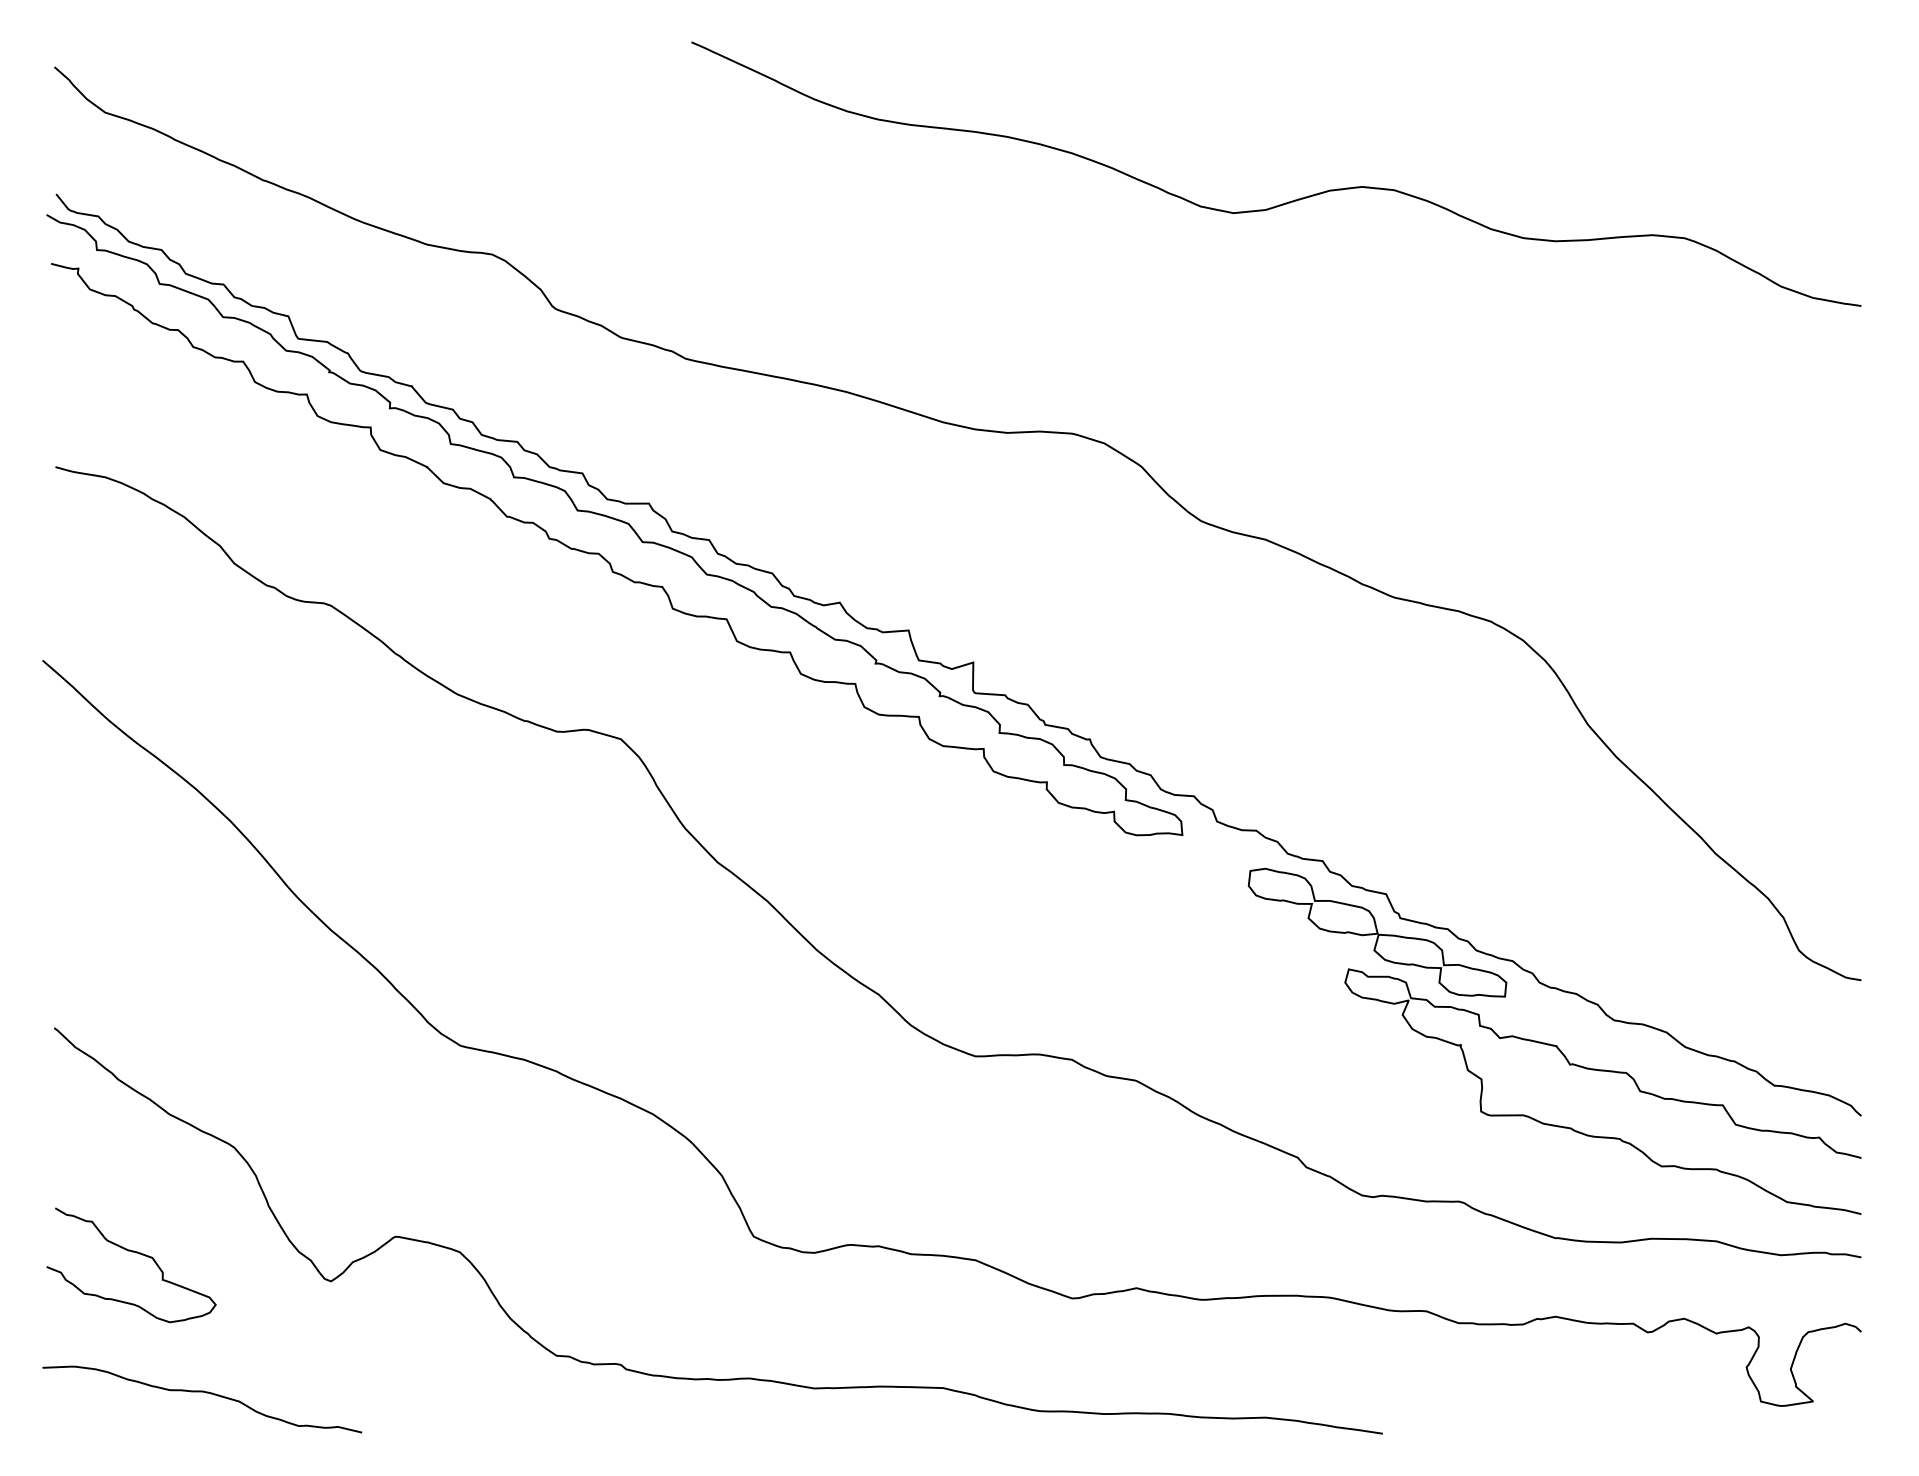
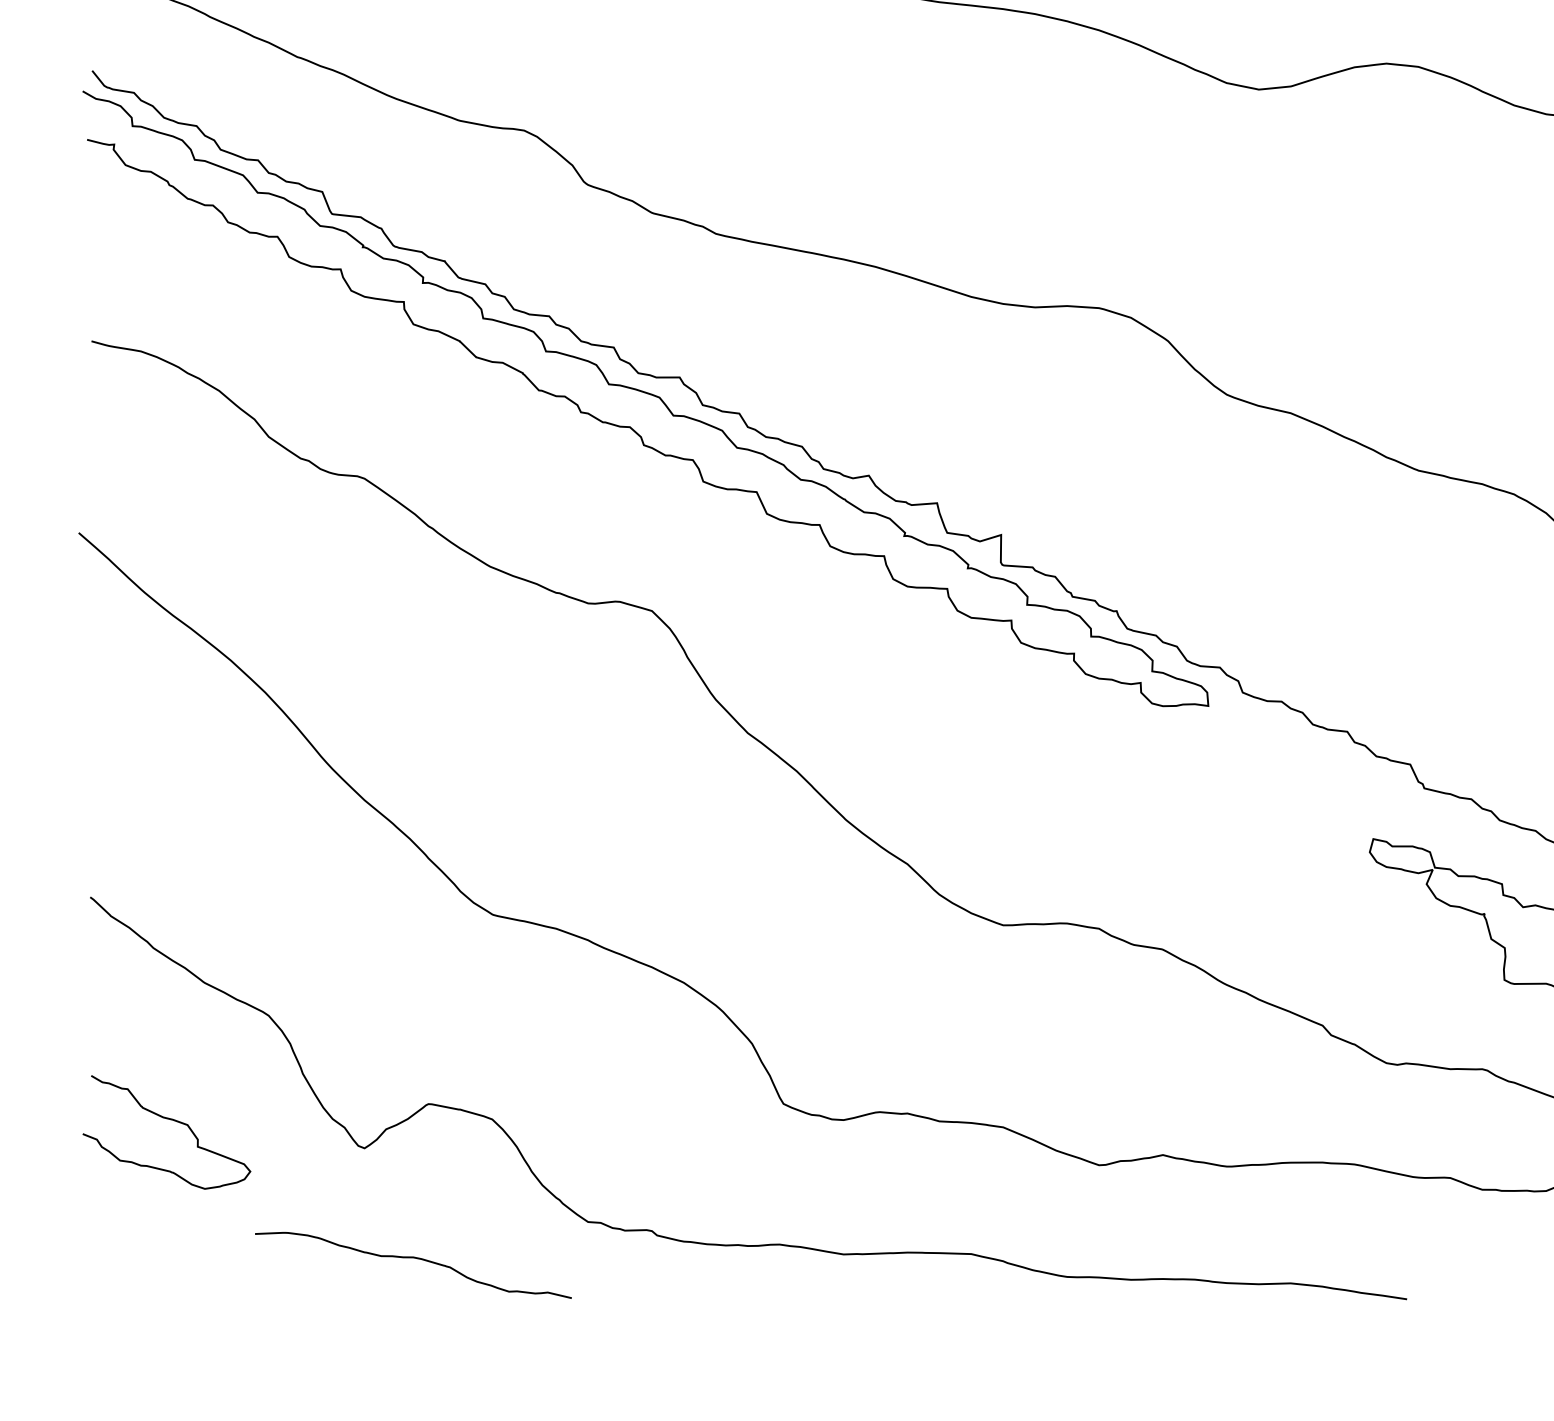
part: (1377, 932) -> (1401, 802), removed
curve: (202, 1392) -> (413, 1258), moved

